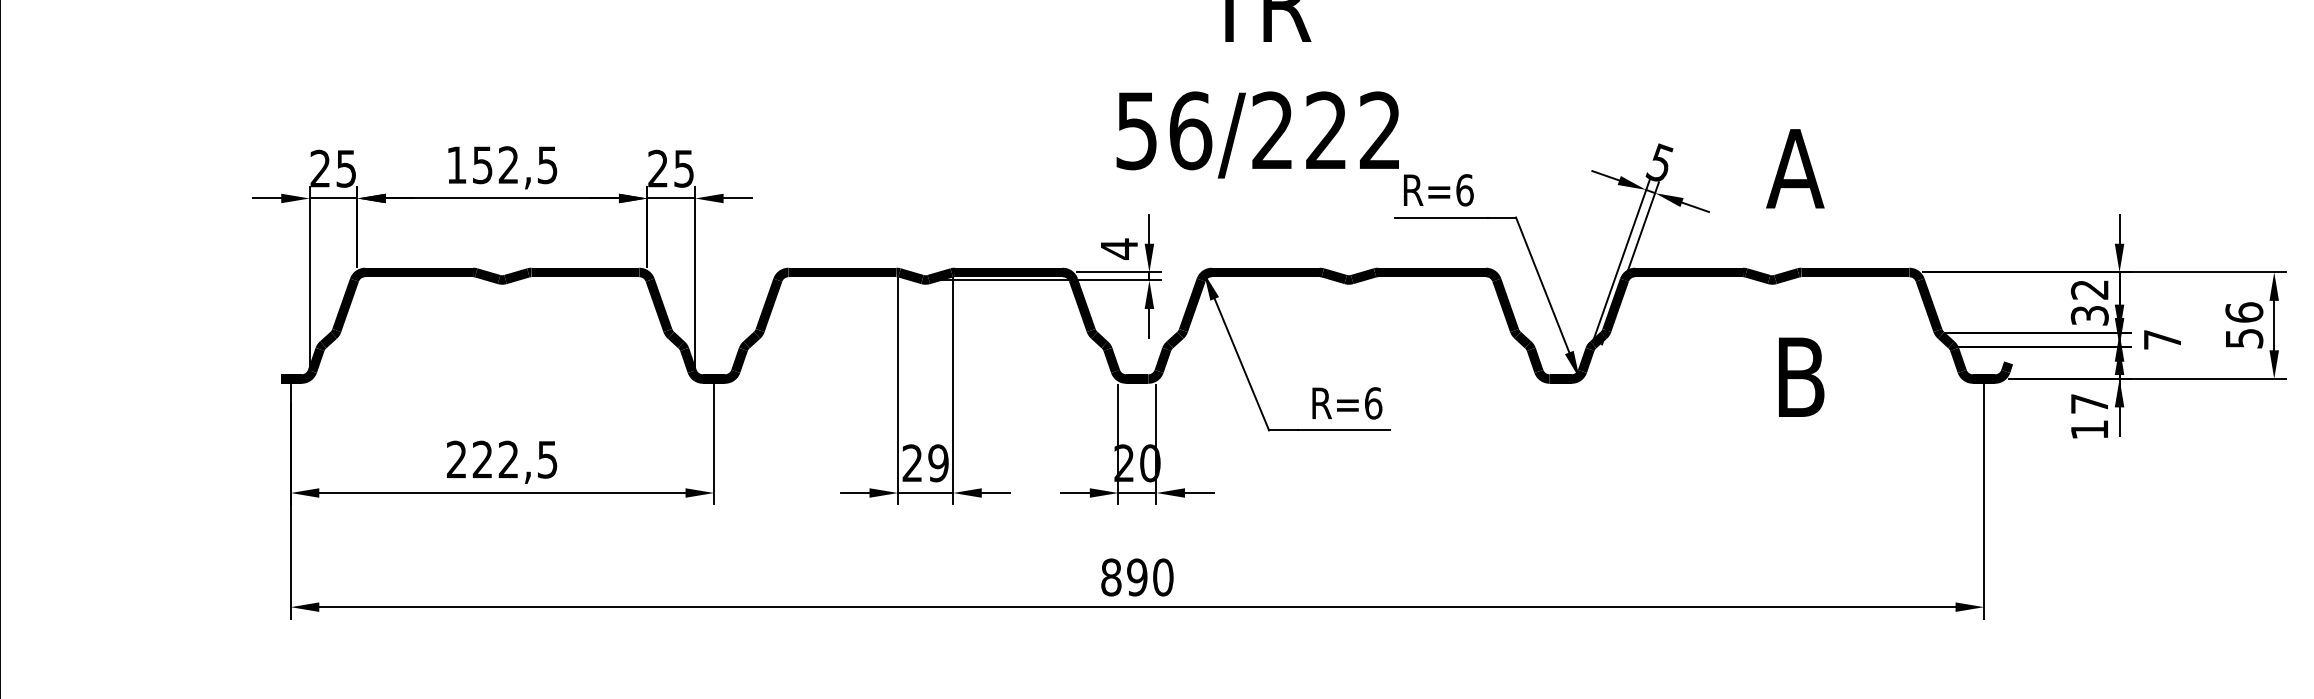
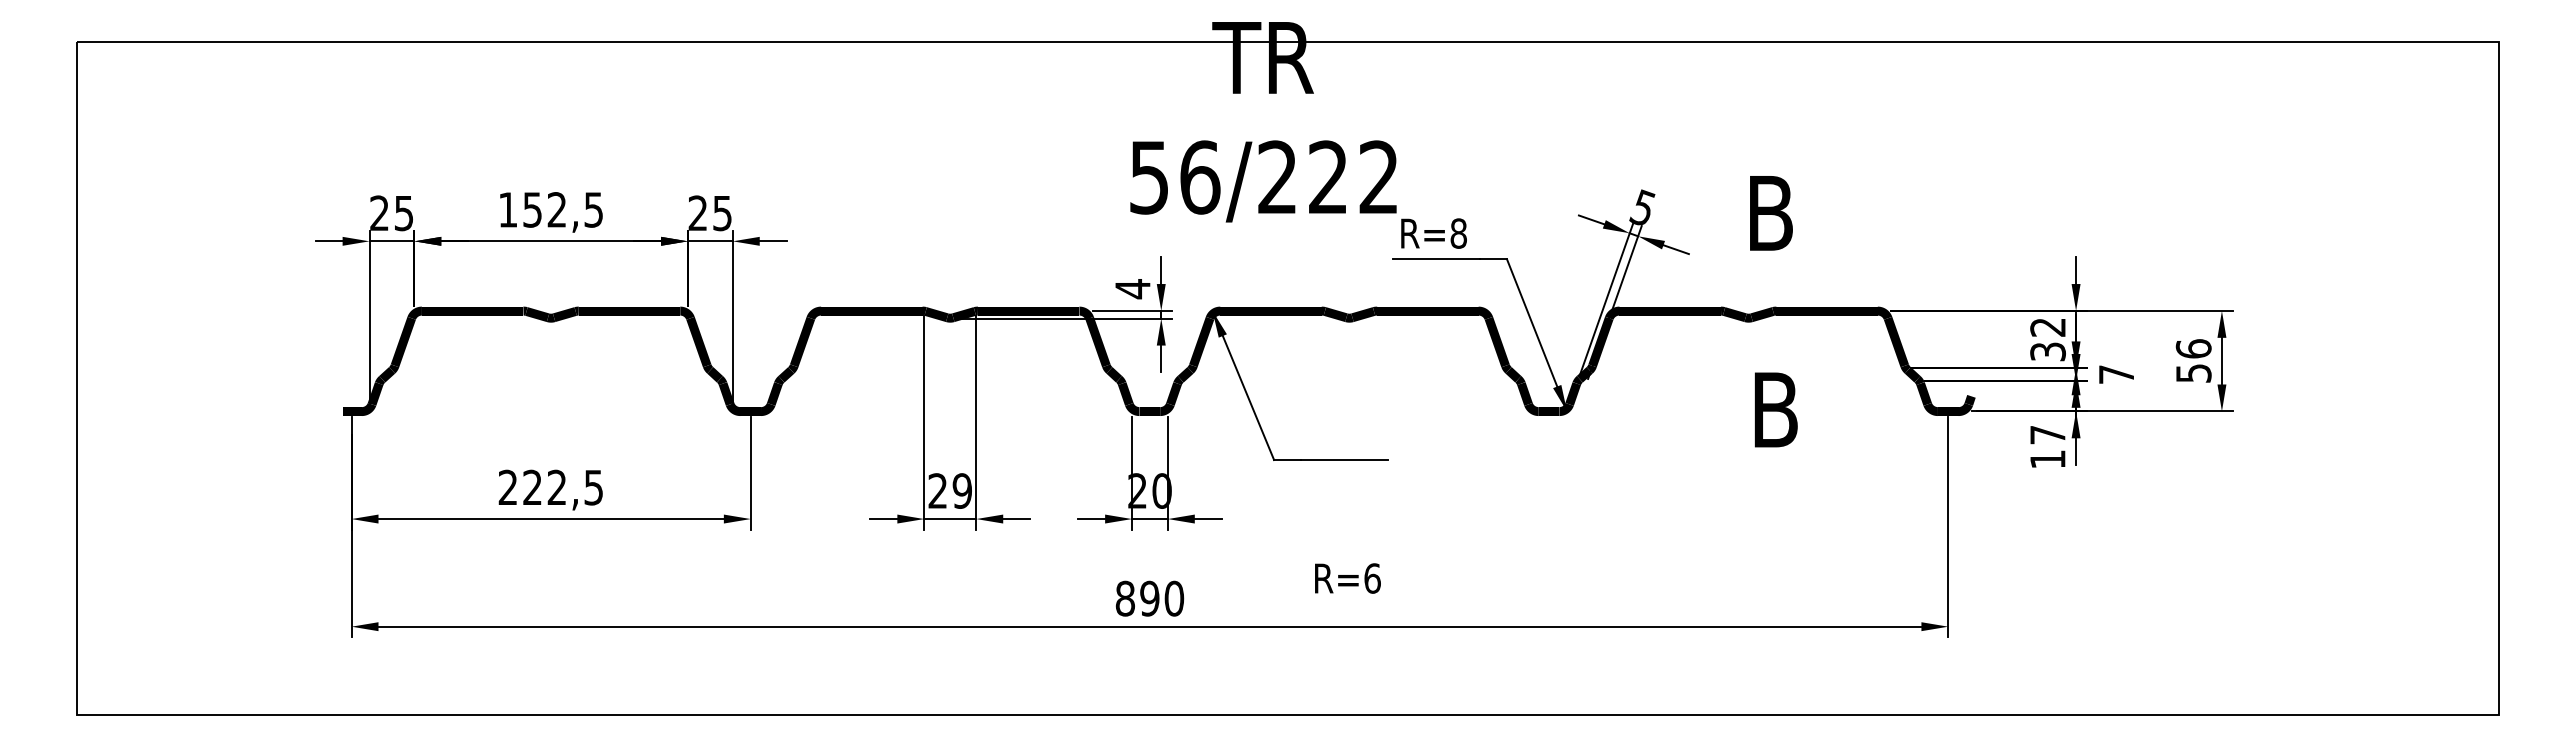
text: (1794, 168) -> (1769, 213), A -> B
text: (1464, 190) -> (1458, 233), R=6 -> R=8
text: (1346, 403) -> (1347, 578), moved

